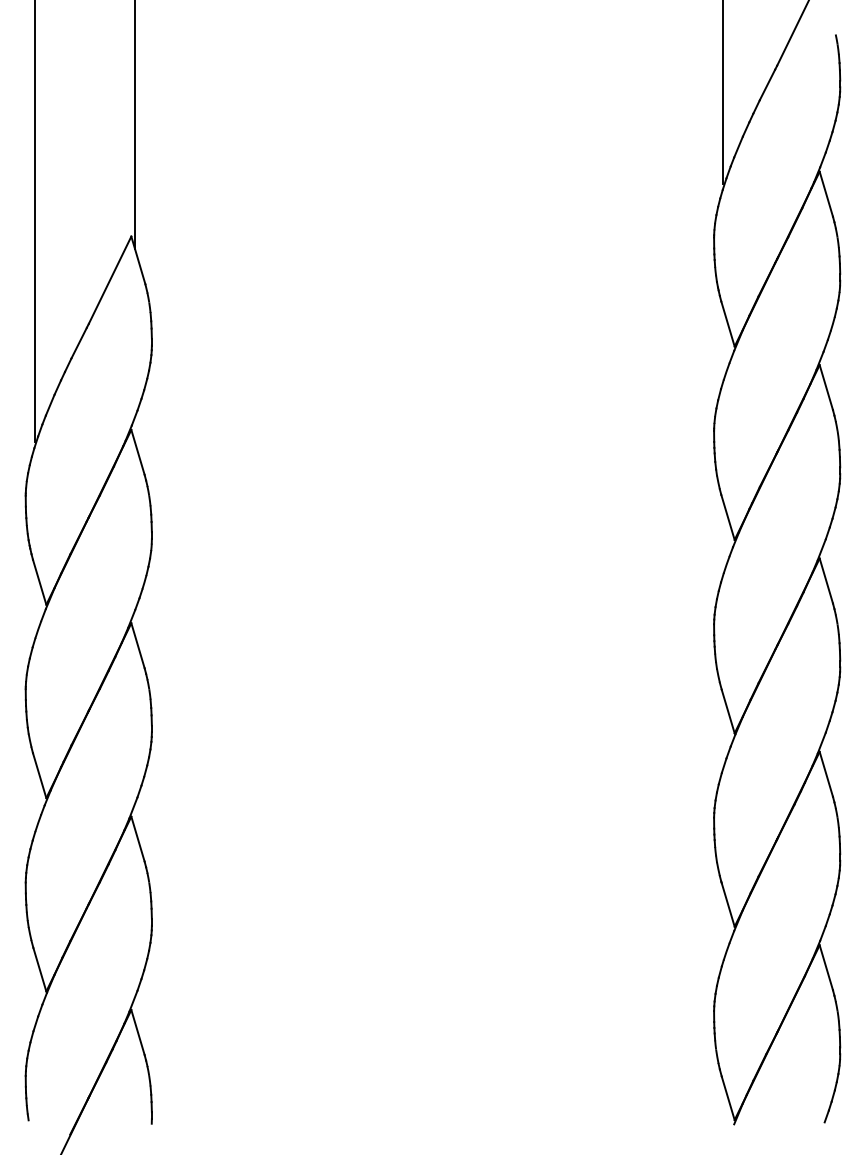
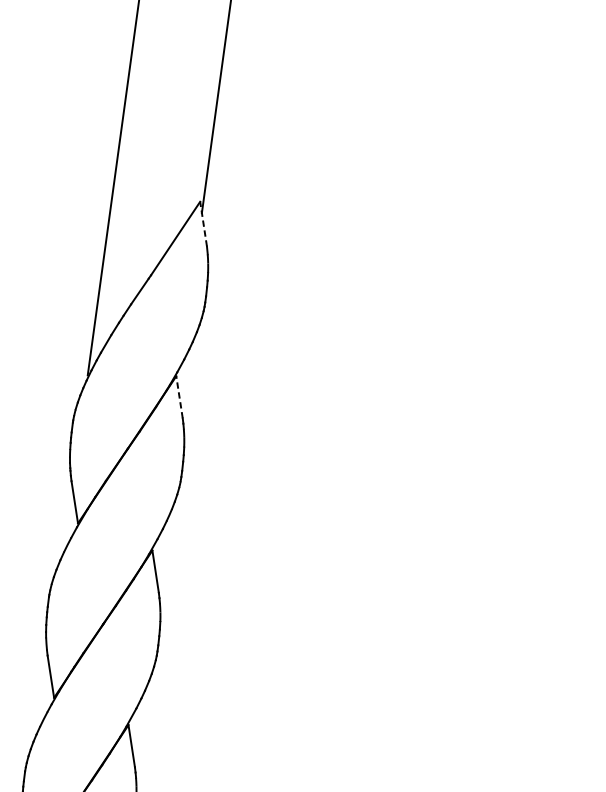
line: (138, 260) -> (203, 224), solid -> dashed
line: (137, 451) -> (179, 396), solid -> dashed

